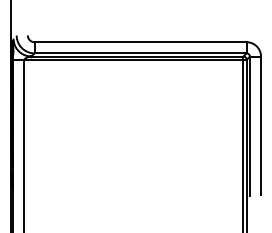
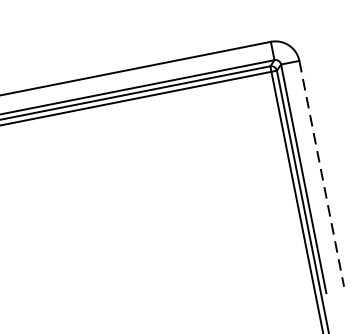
line: (261, 125) -> (322, 173), solid -> dashed

